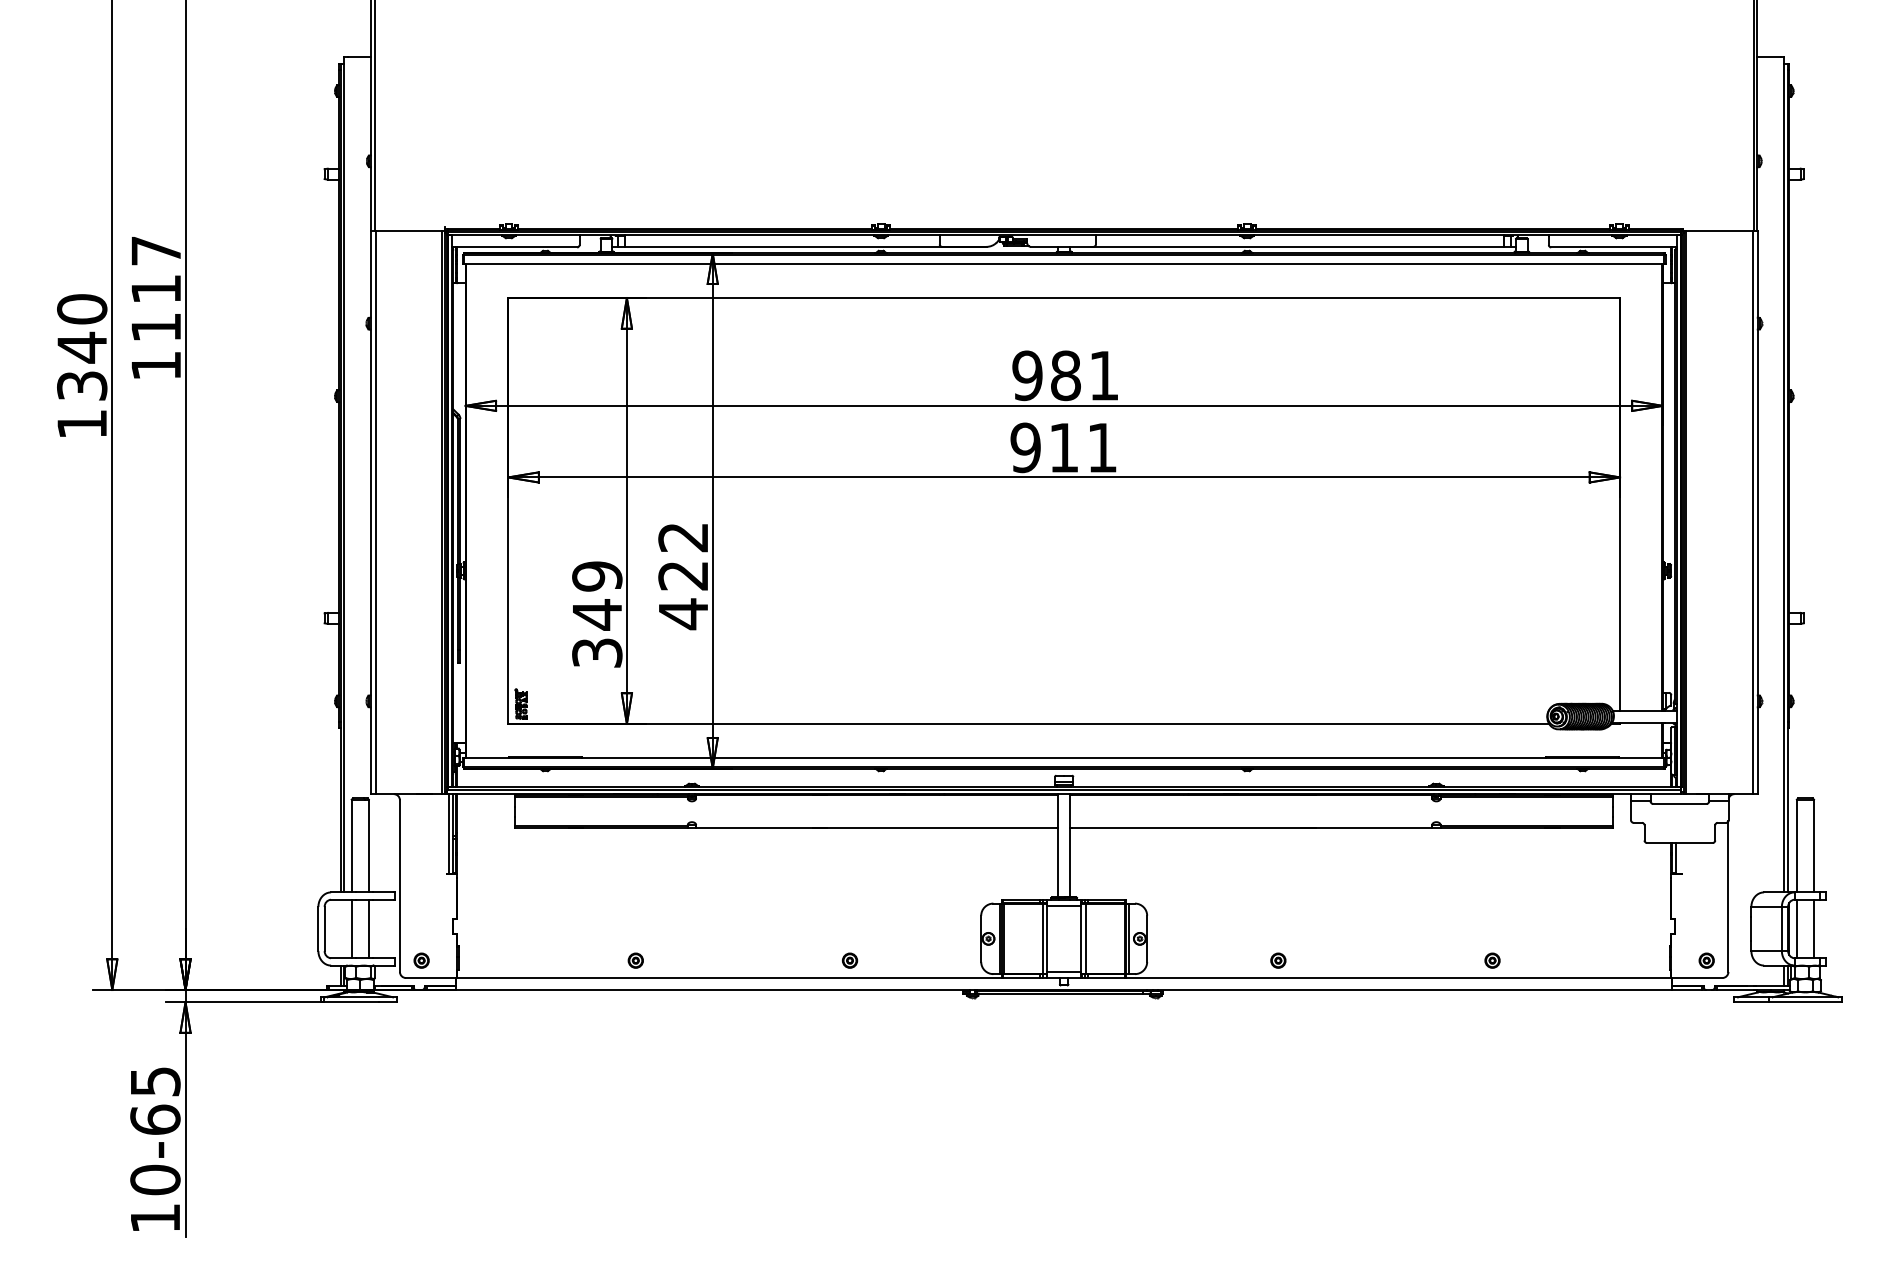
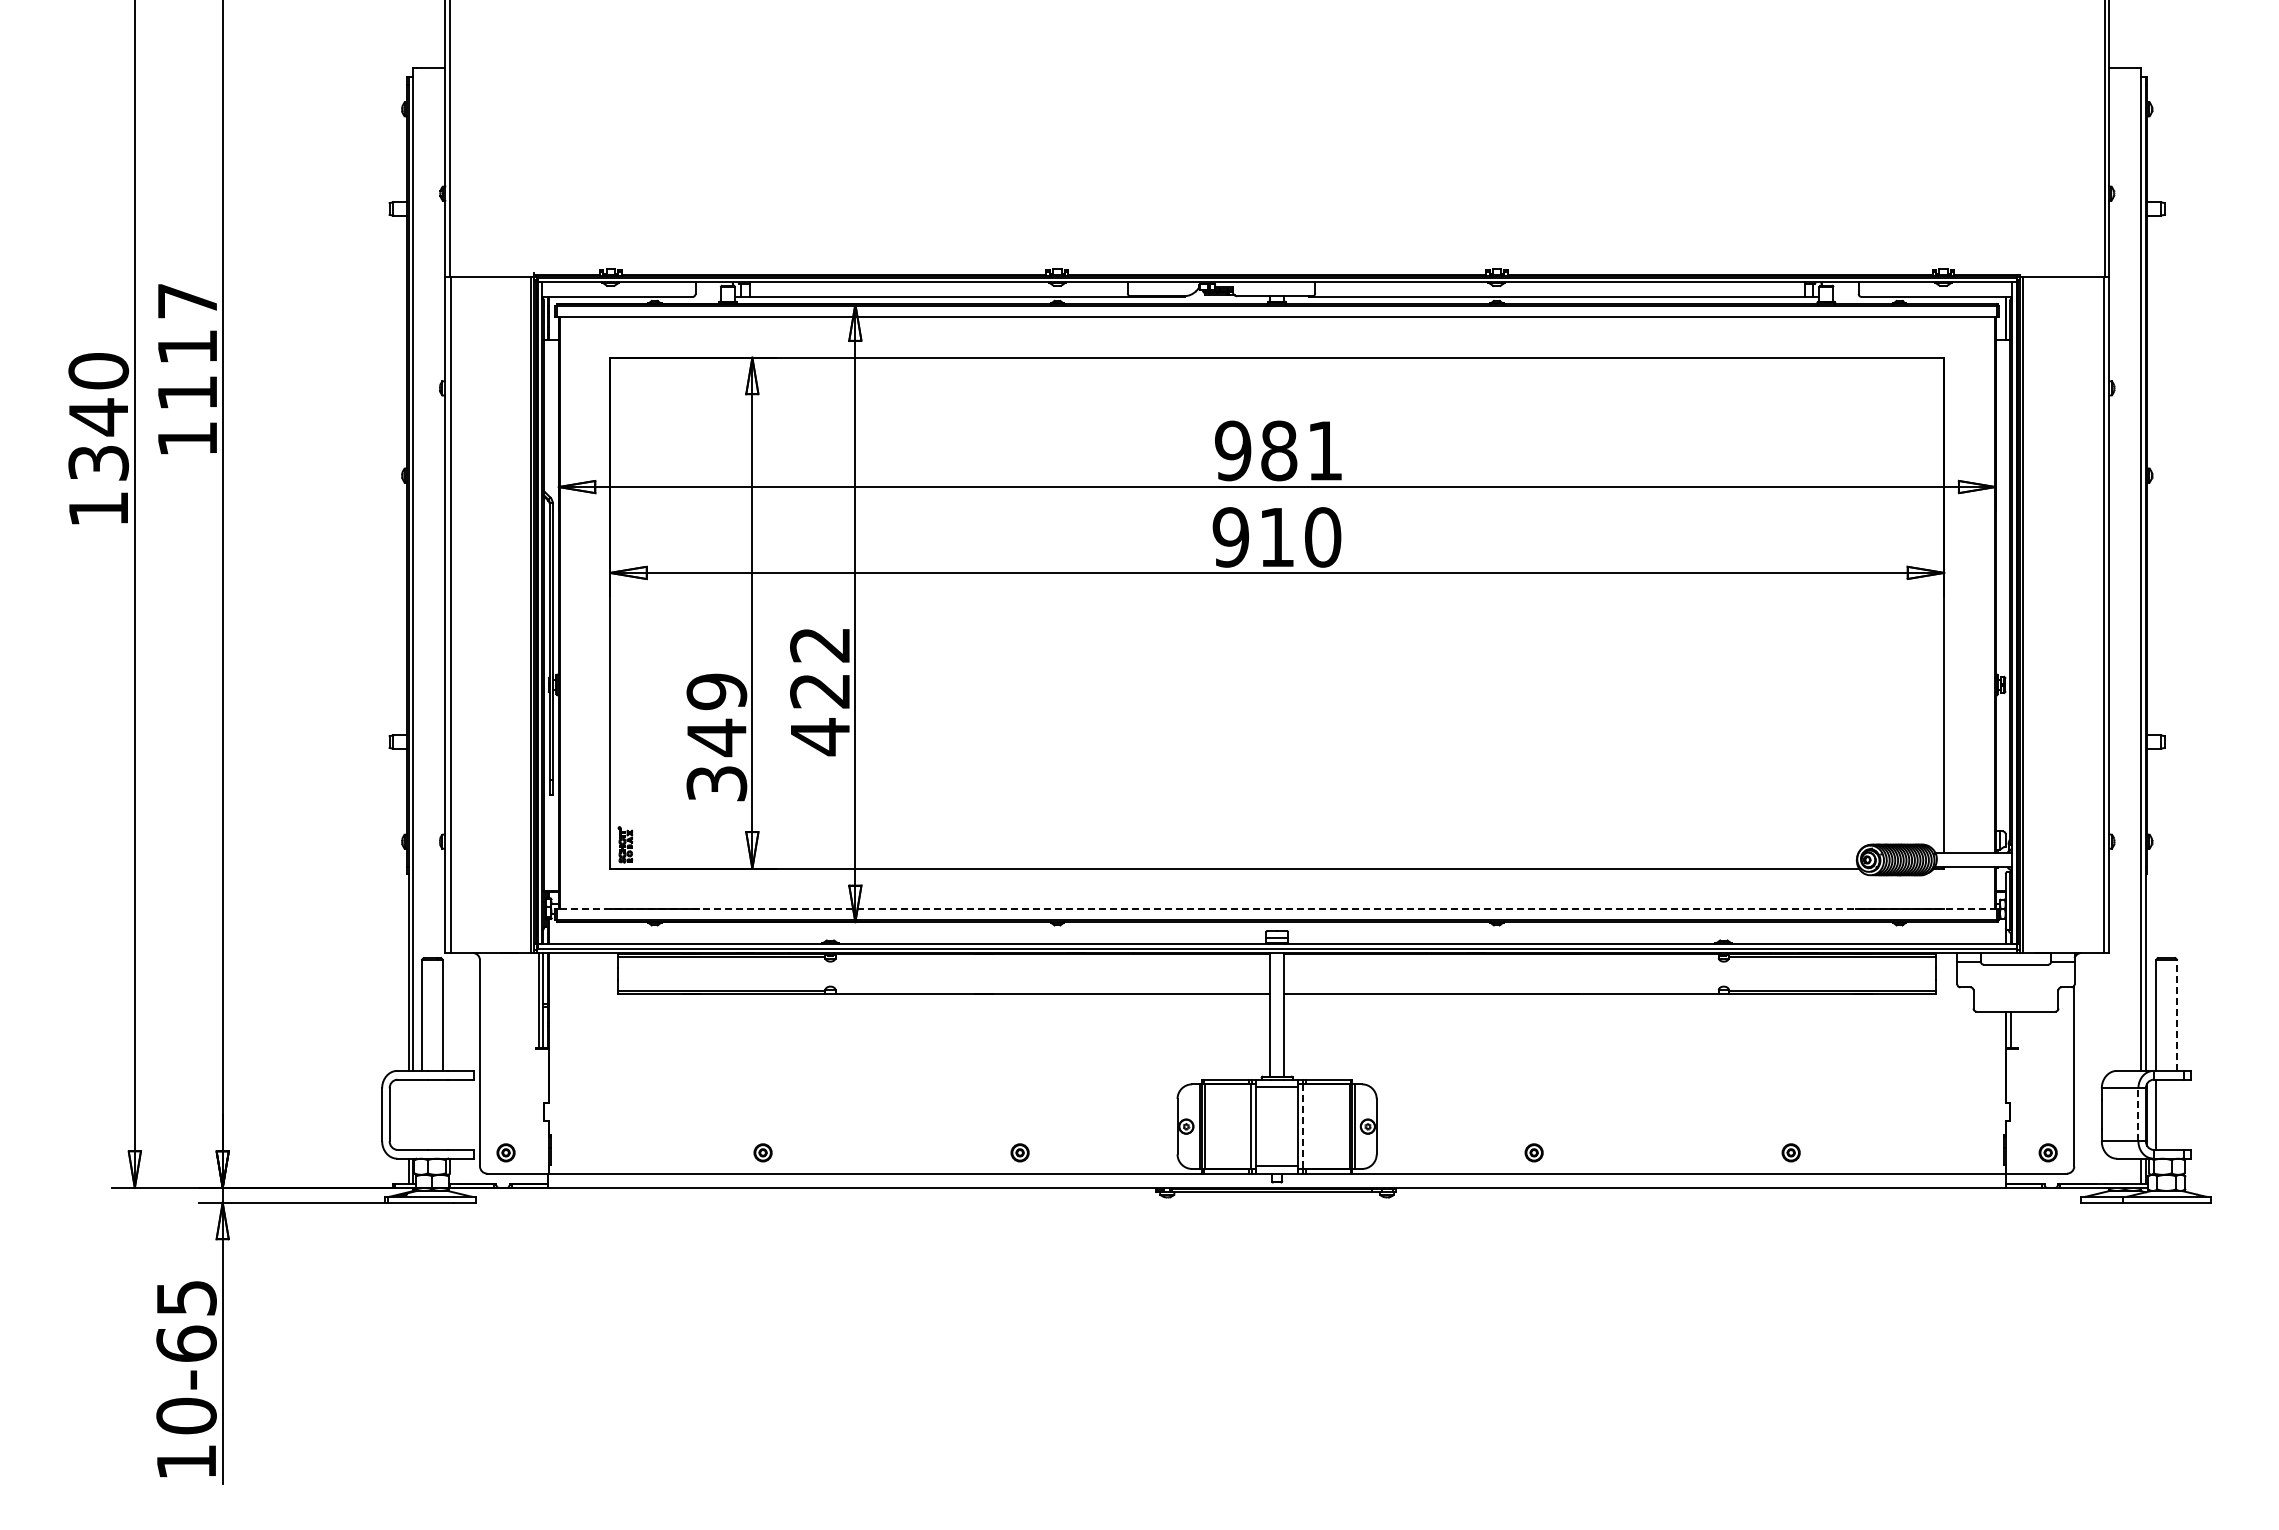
text: (1102, 447) -> (1323, 537), 911 -> 910
line: (1064, 757) -> (1277, 909), solid -> dashed
line: (1813, 846) -> (2176, 1015), solid -> dashed
line: (352, 928) -> (422, 1114), removed
line: (368, 928) -> (442, 1114), removed
line: (1781, 928) -> (2138, 1114), solid -> dashed
line: (1813, 928) -> (2176, 1114), removed
line: (1086, 939) -> (1303, 1127), solid -> dashed

